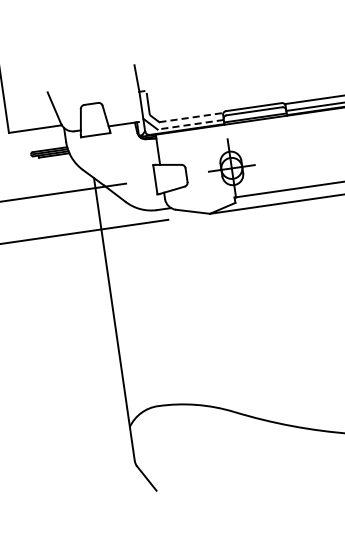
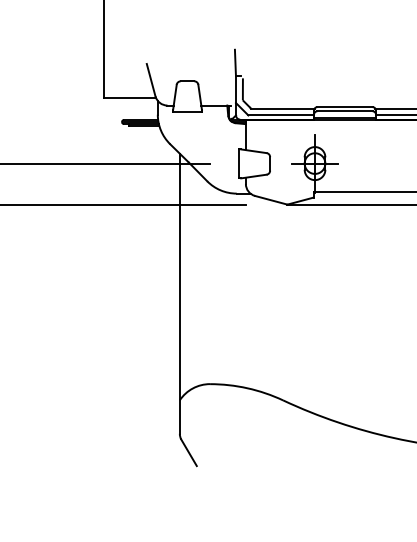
line: (191, 117) -> (282, 108), dashed -> solid
line: (191, 124) -> (281, 115), dashed -> solid

